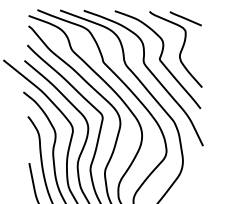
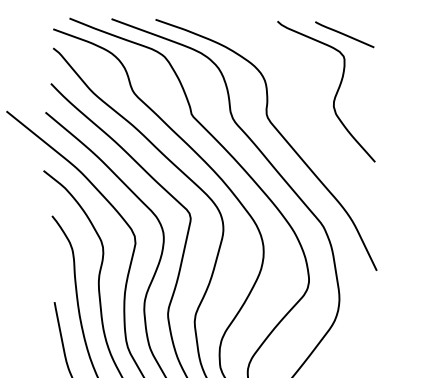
curve: (159, 59) -> (295, 110), removed

